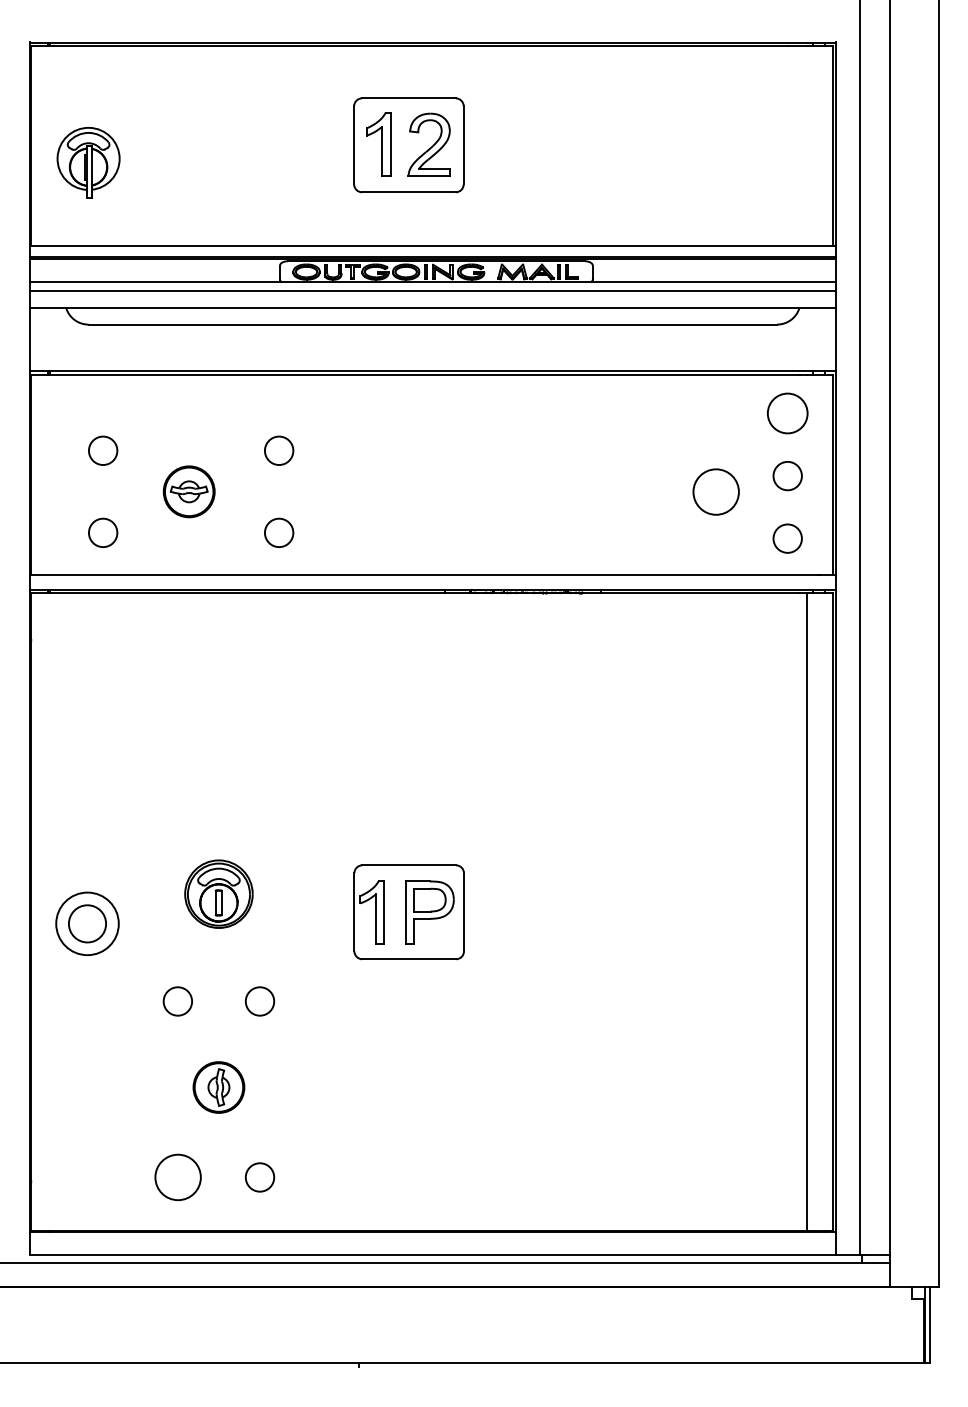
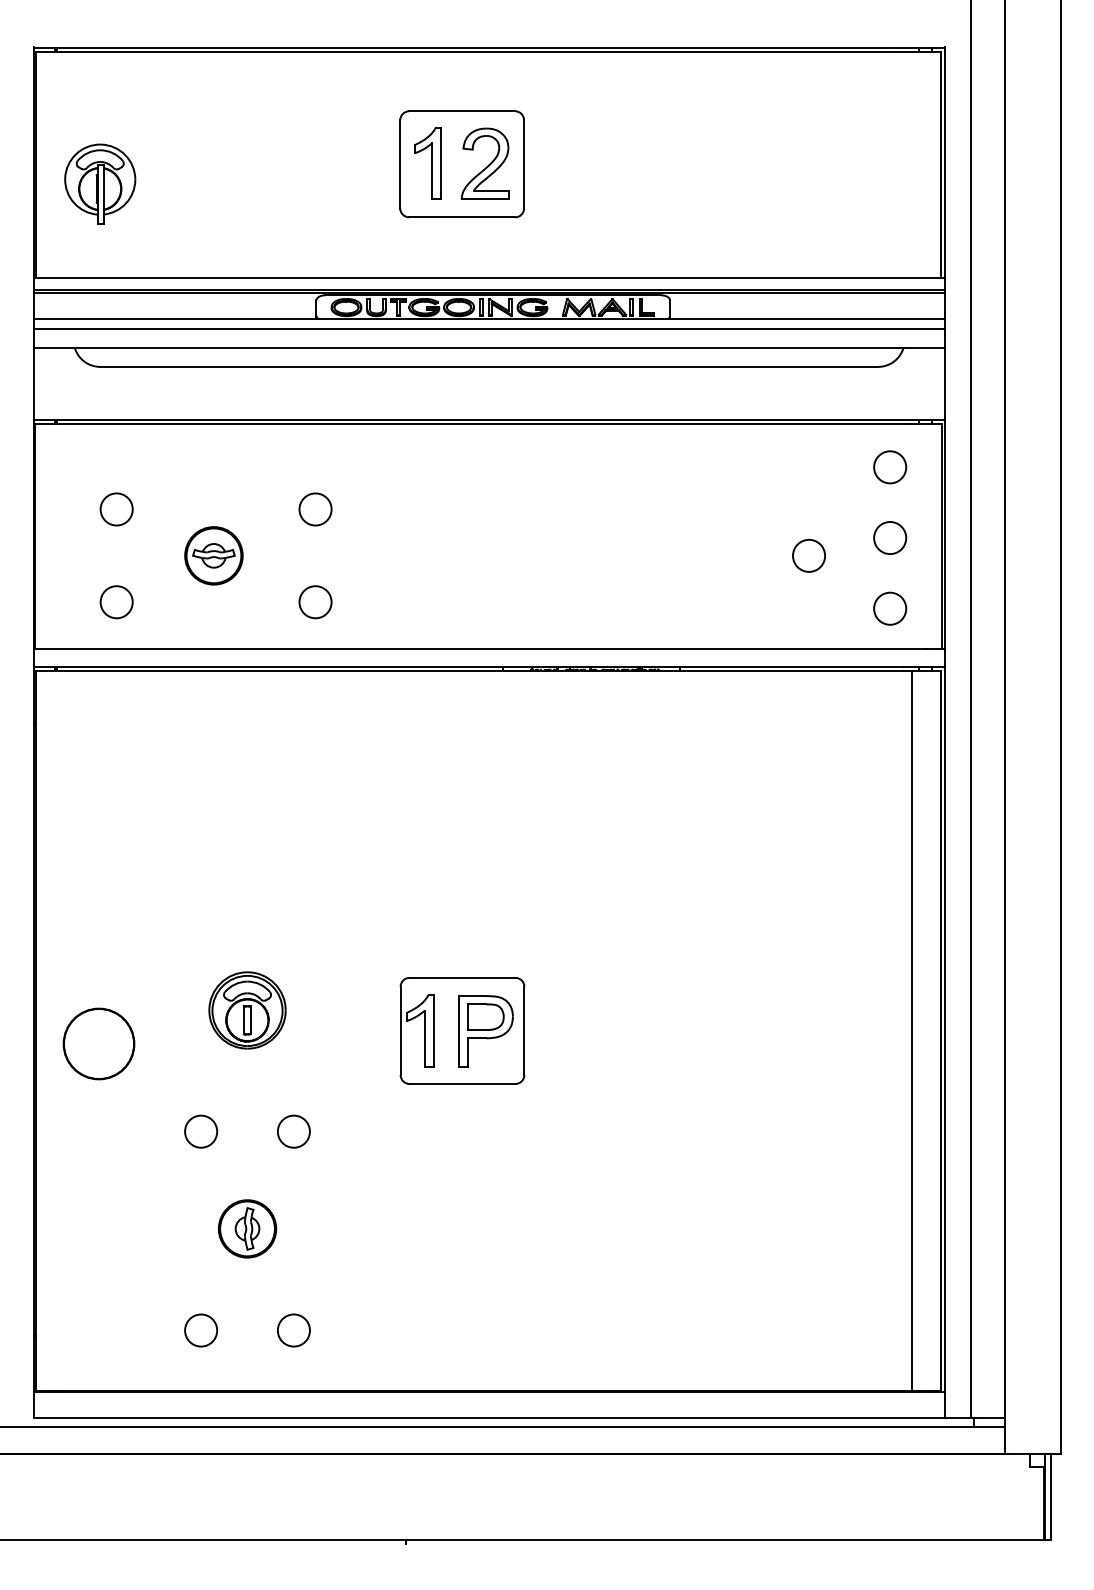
circle: (787, 413) -> (889, 467), size x0.71
circle: (715, 491) -> (808, 555), size x0.62
circle: (87, 923) -> (98, 1043), size x1.67
circle: (177, 1177) -> (200, 1330), size x0.62

